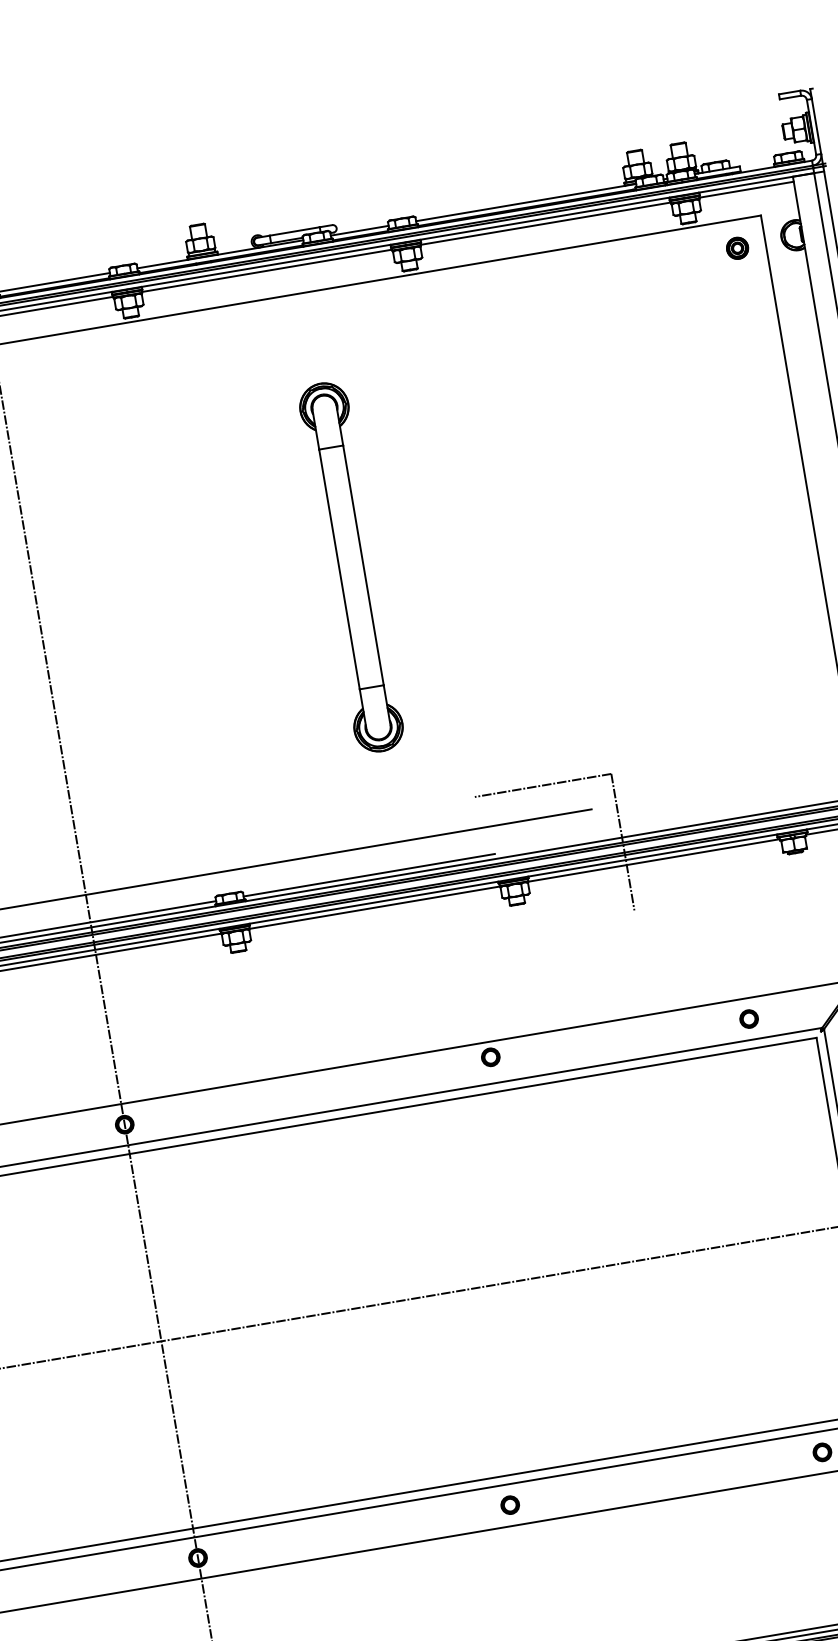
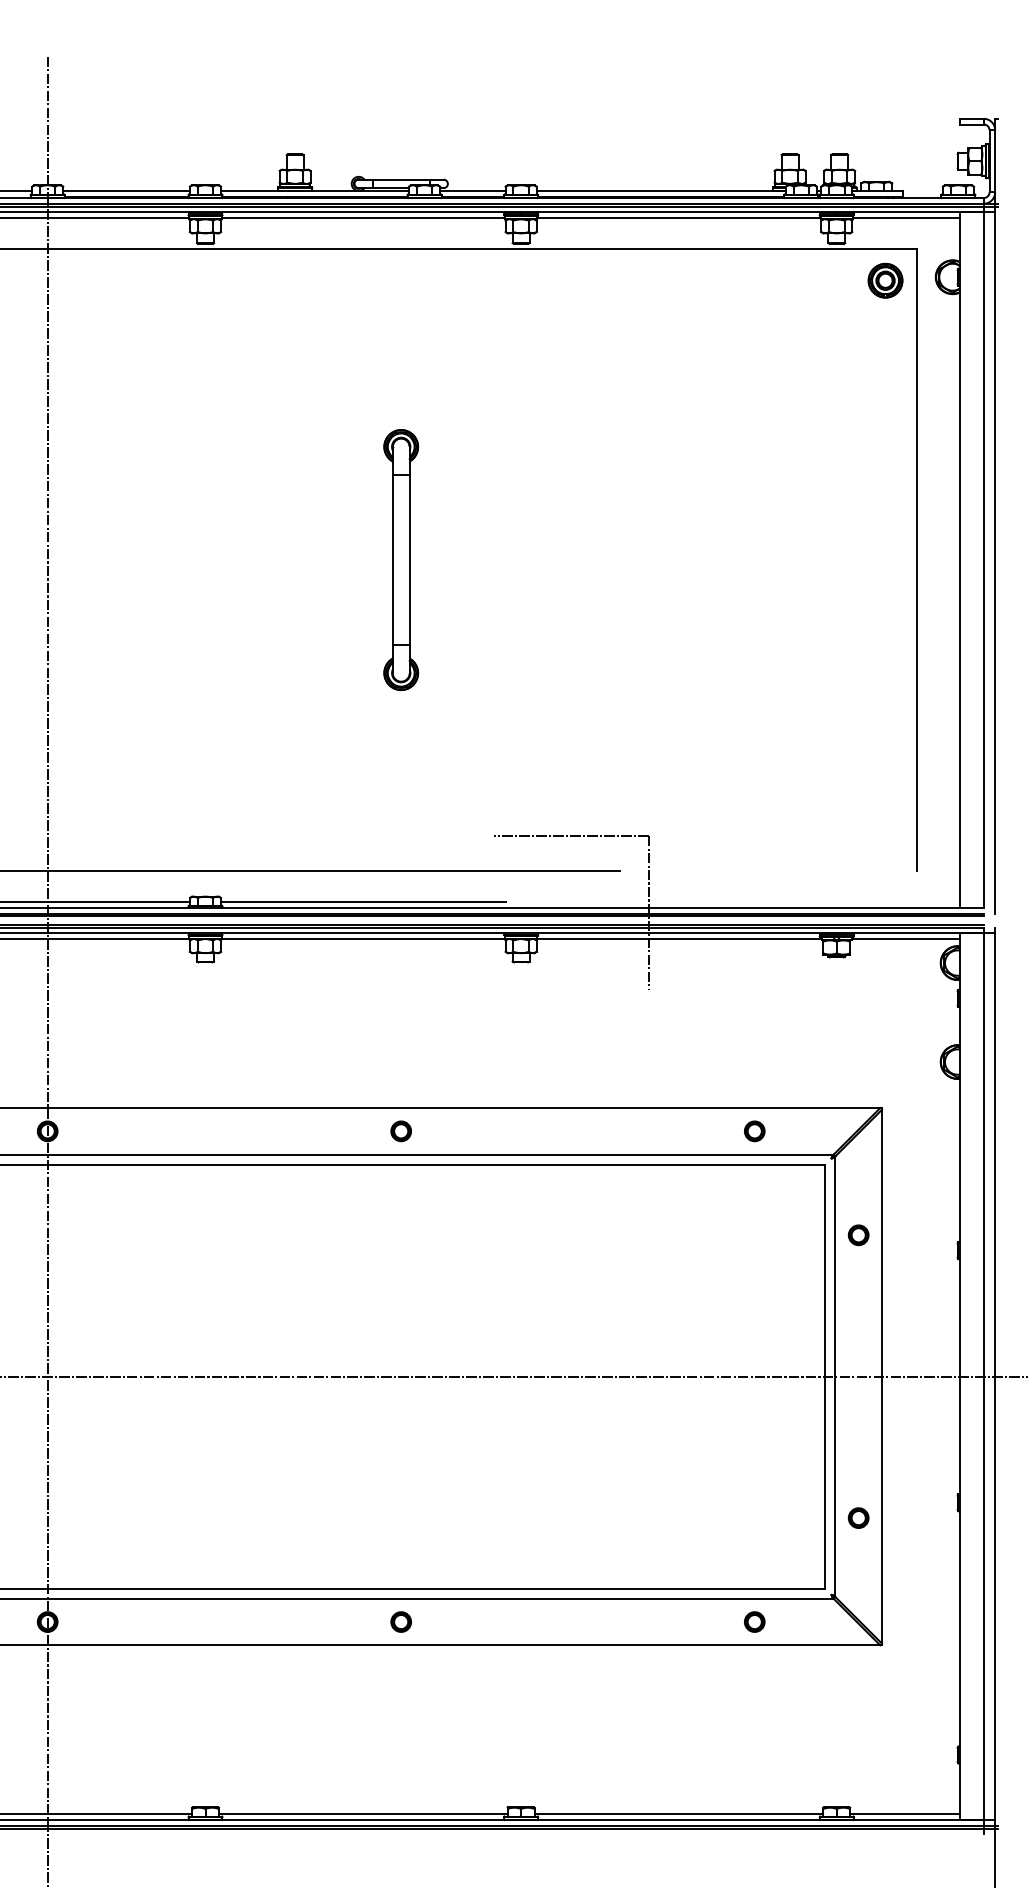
part: (737, 248) -> (885, 280), size x1.43
part: (351, 566) -> (401, 559), size x0.62
part: (490, 1057) -> (400, 1131), moved

